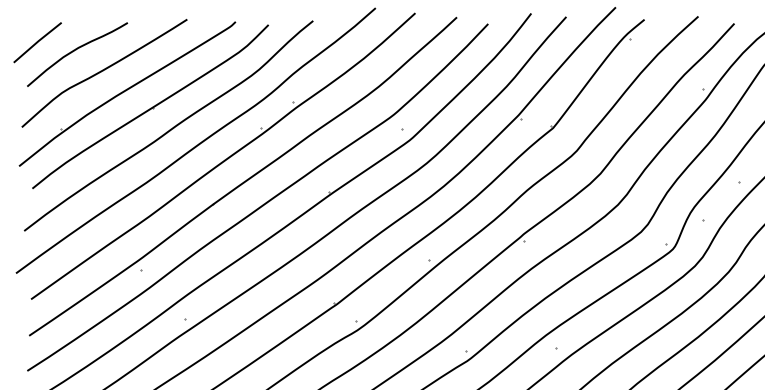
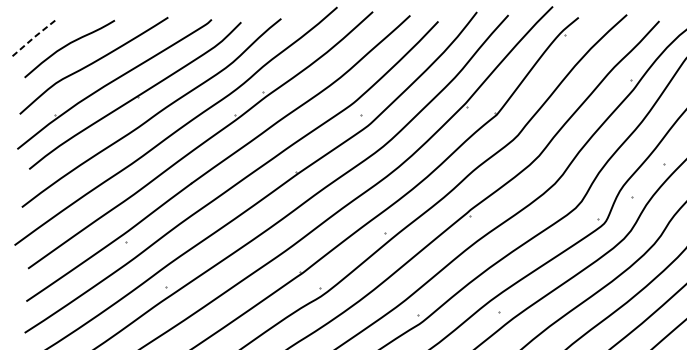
line: (38, 41) -> (34, 37), solid -> dashed

